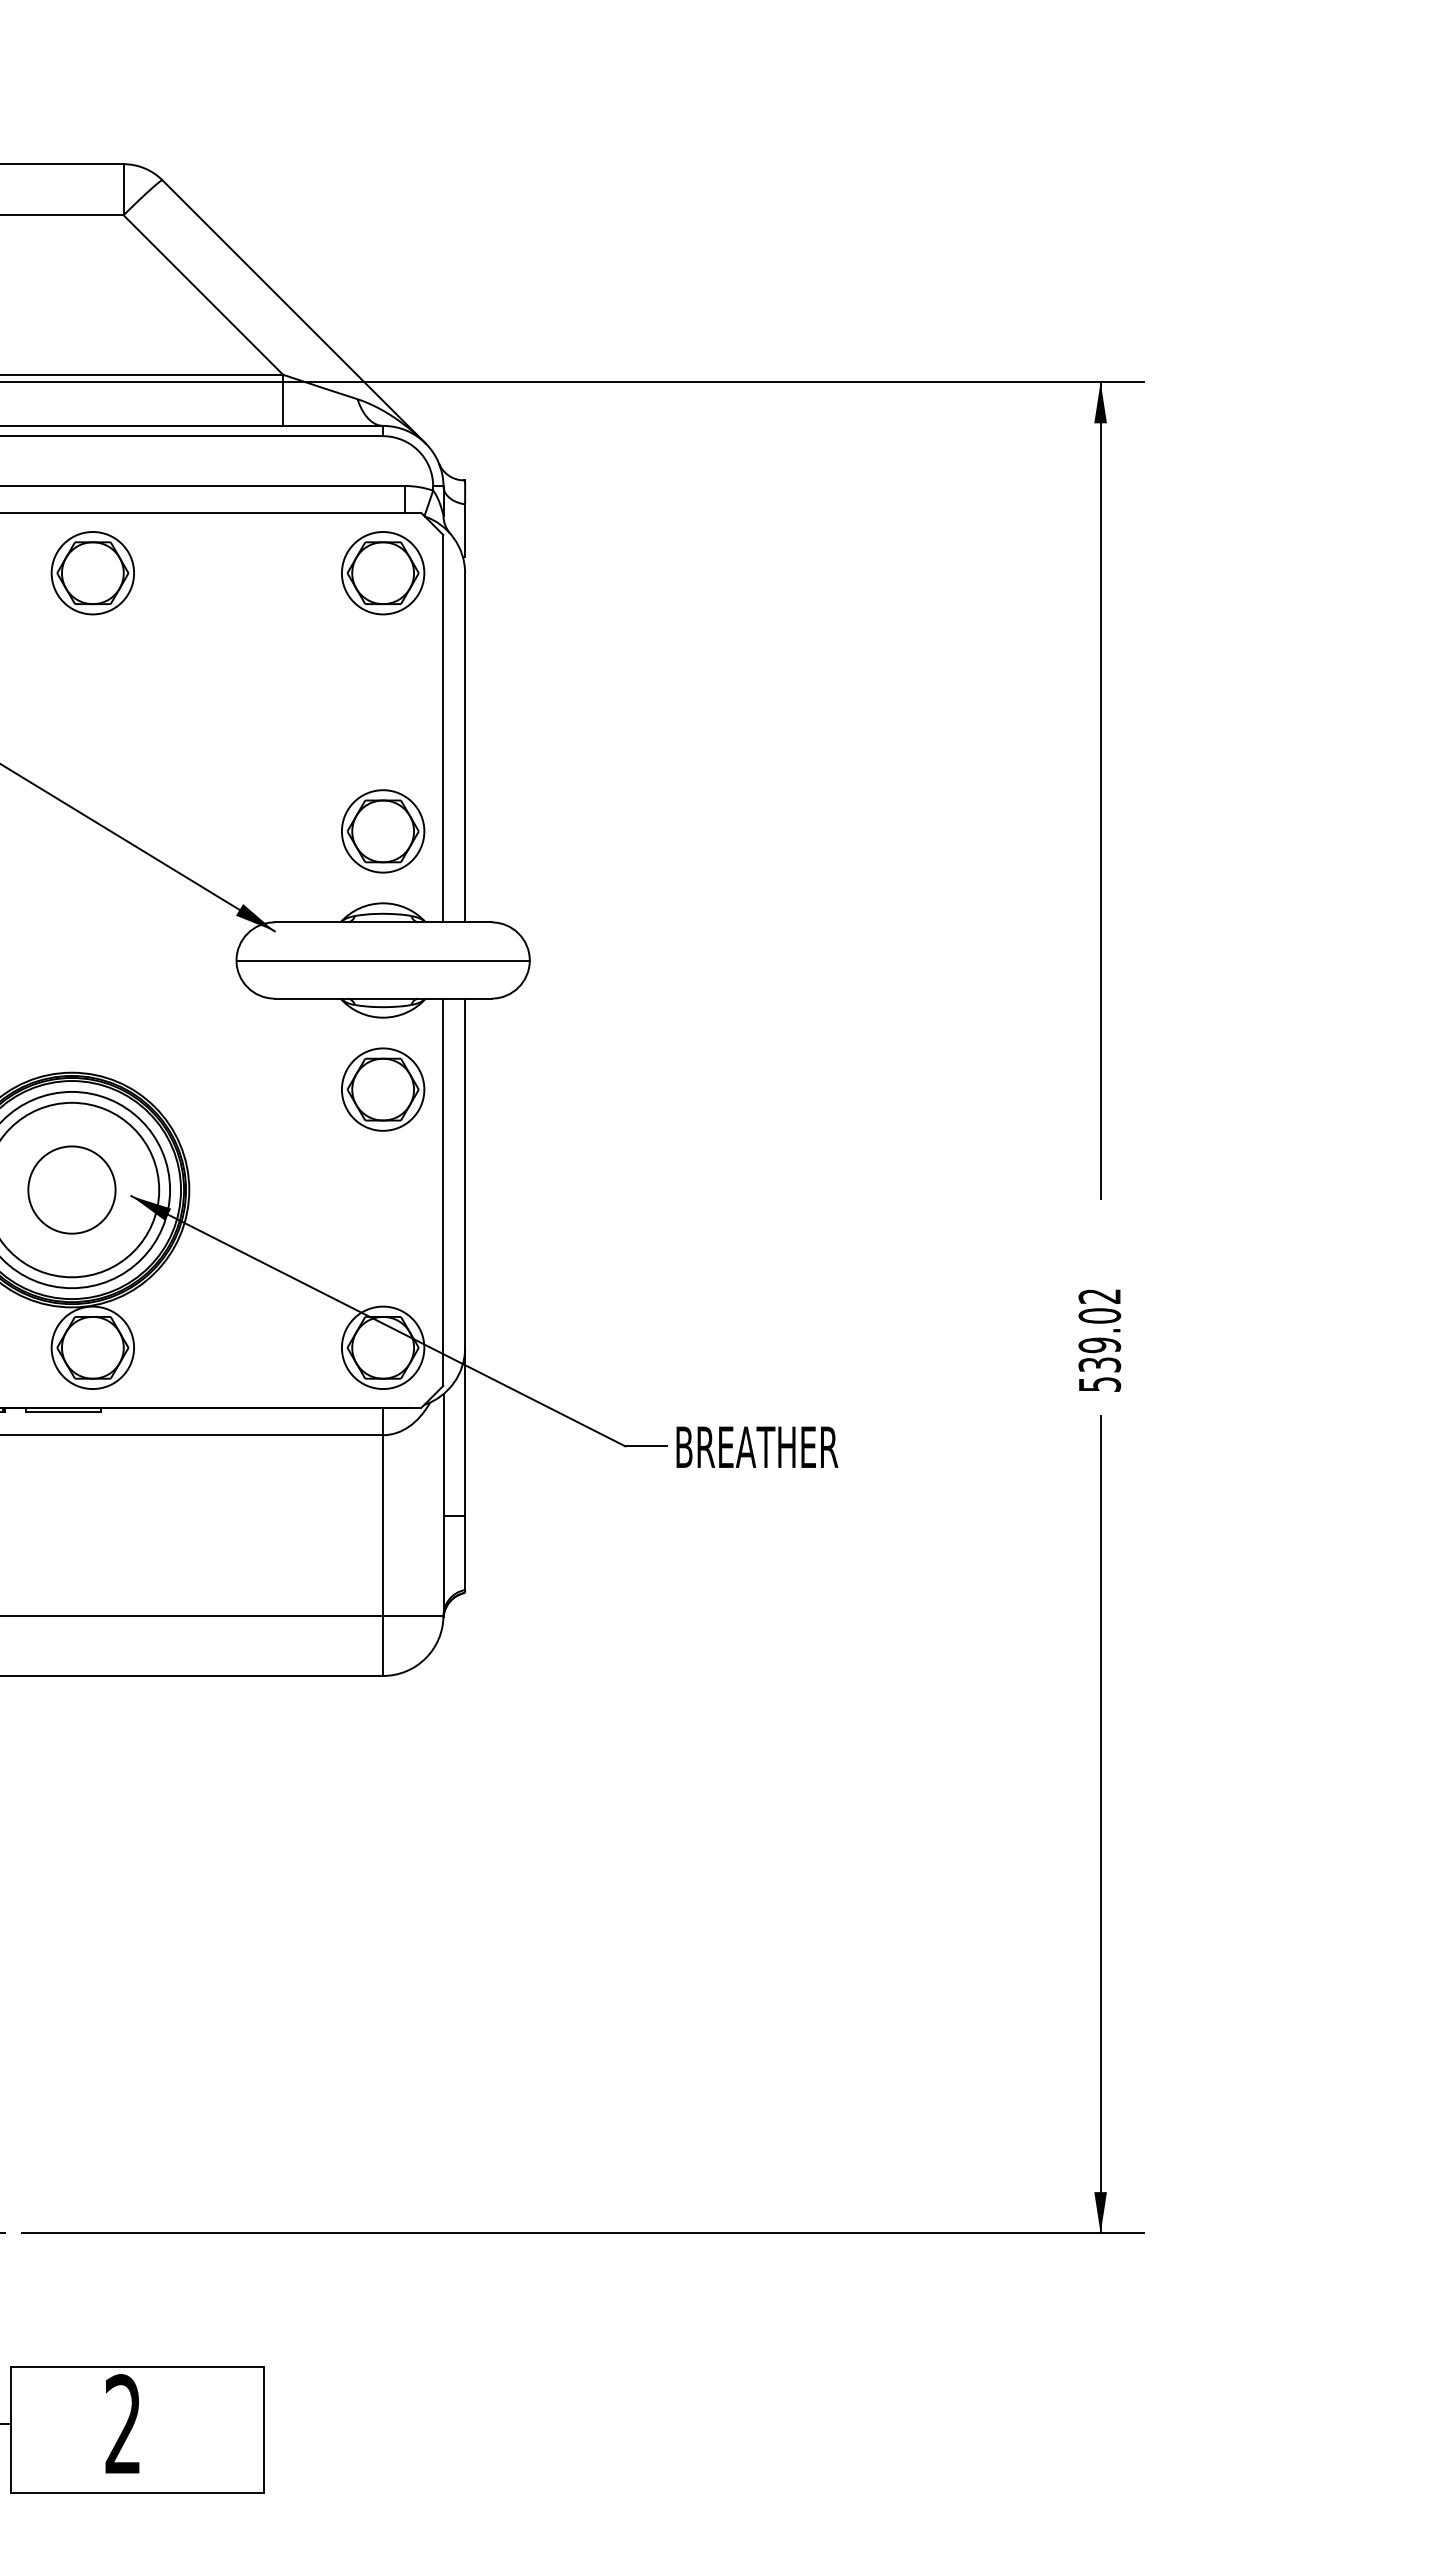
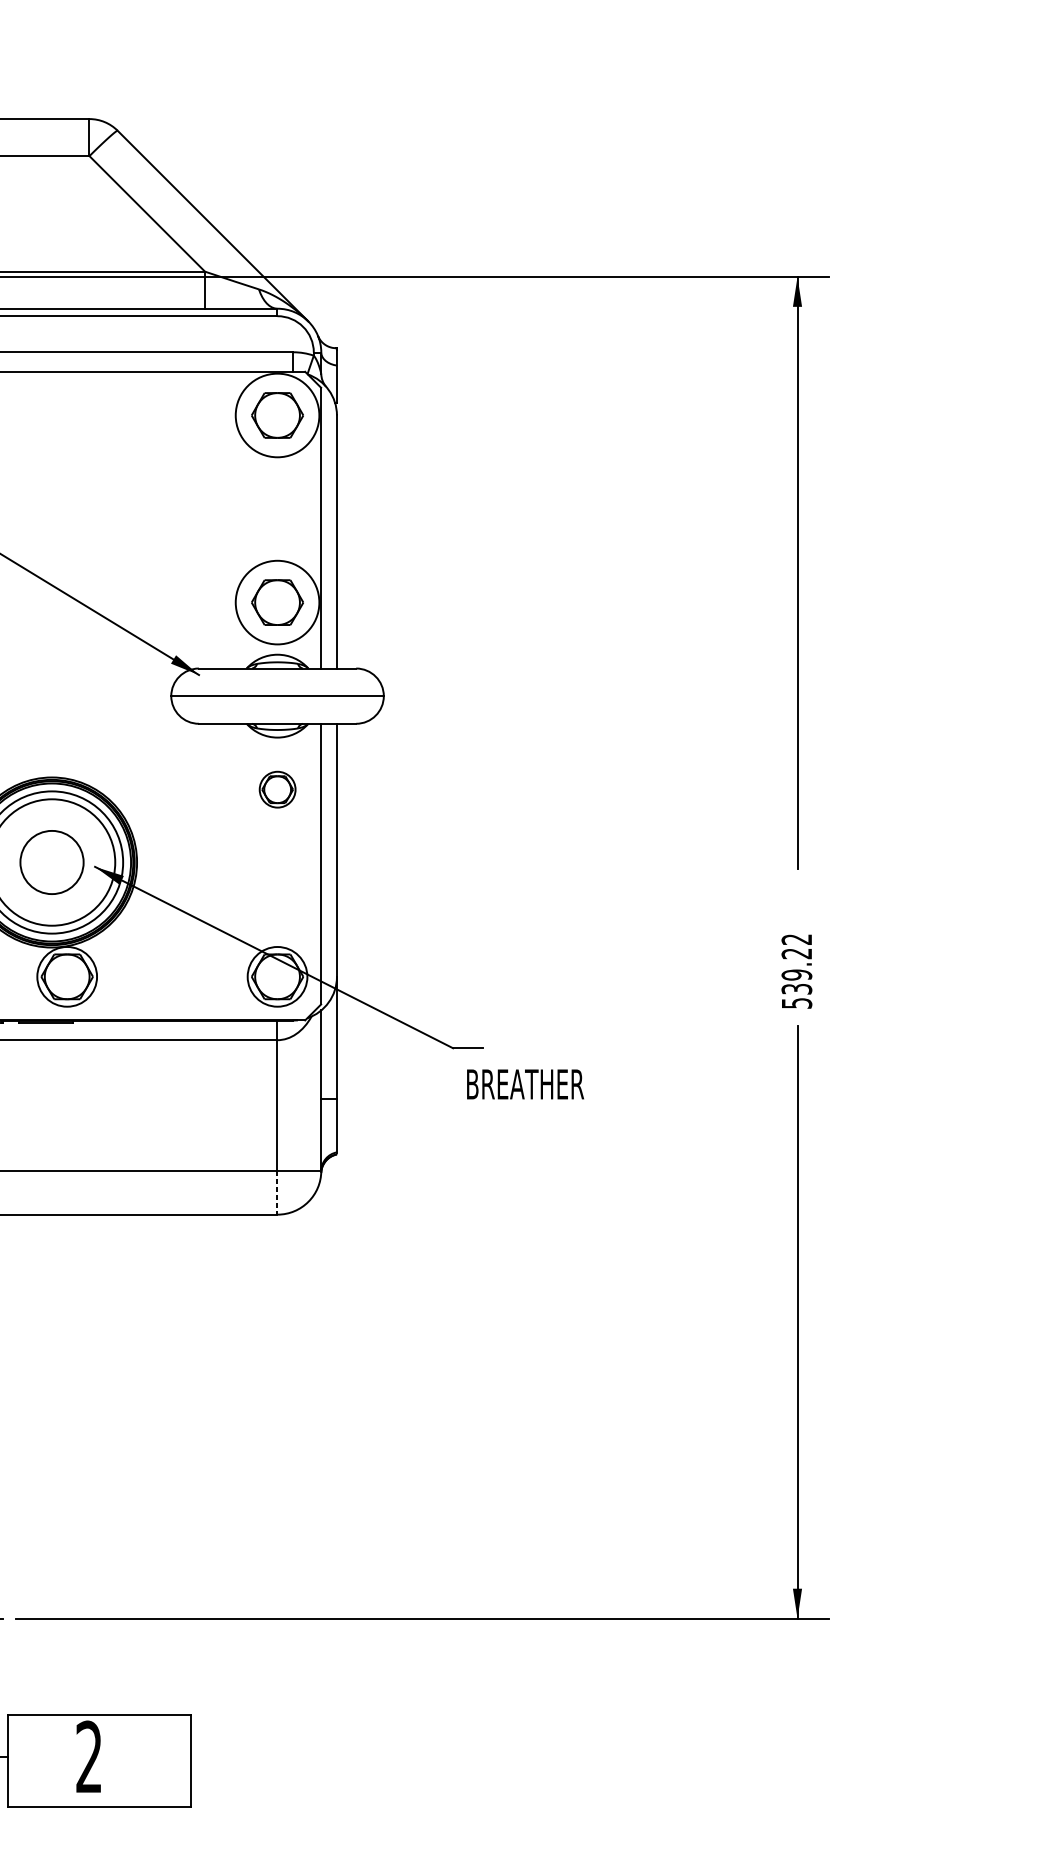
part: (92, 573) -> (66, 415), removed
circle: (382, 573) -> (277, 415), size x1.4
circle: (382, 831) -> (277, 602), size x1.4
part: (383, 1089) -> (277, 789), size x0.6
text: (1099, 1315) -> (796, 953), 539.02 -> 539.22
text: (757, 1446) -> (525, 1083), moved
line: (383, 1646) -> (277, 1193), solid -> dashed

